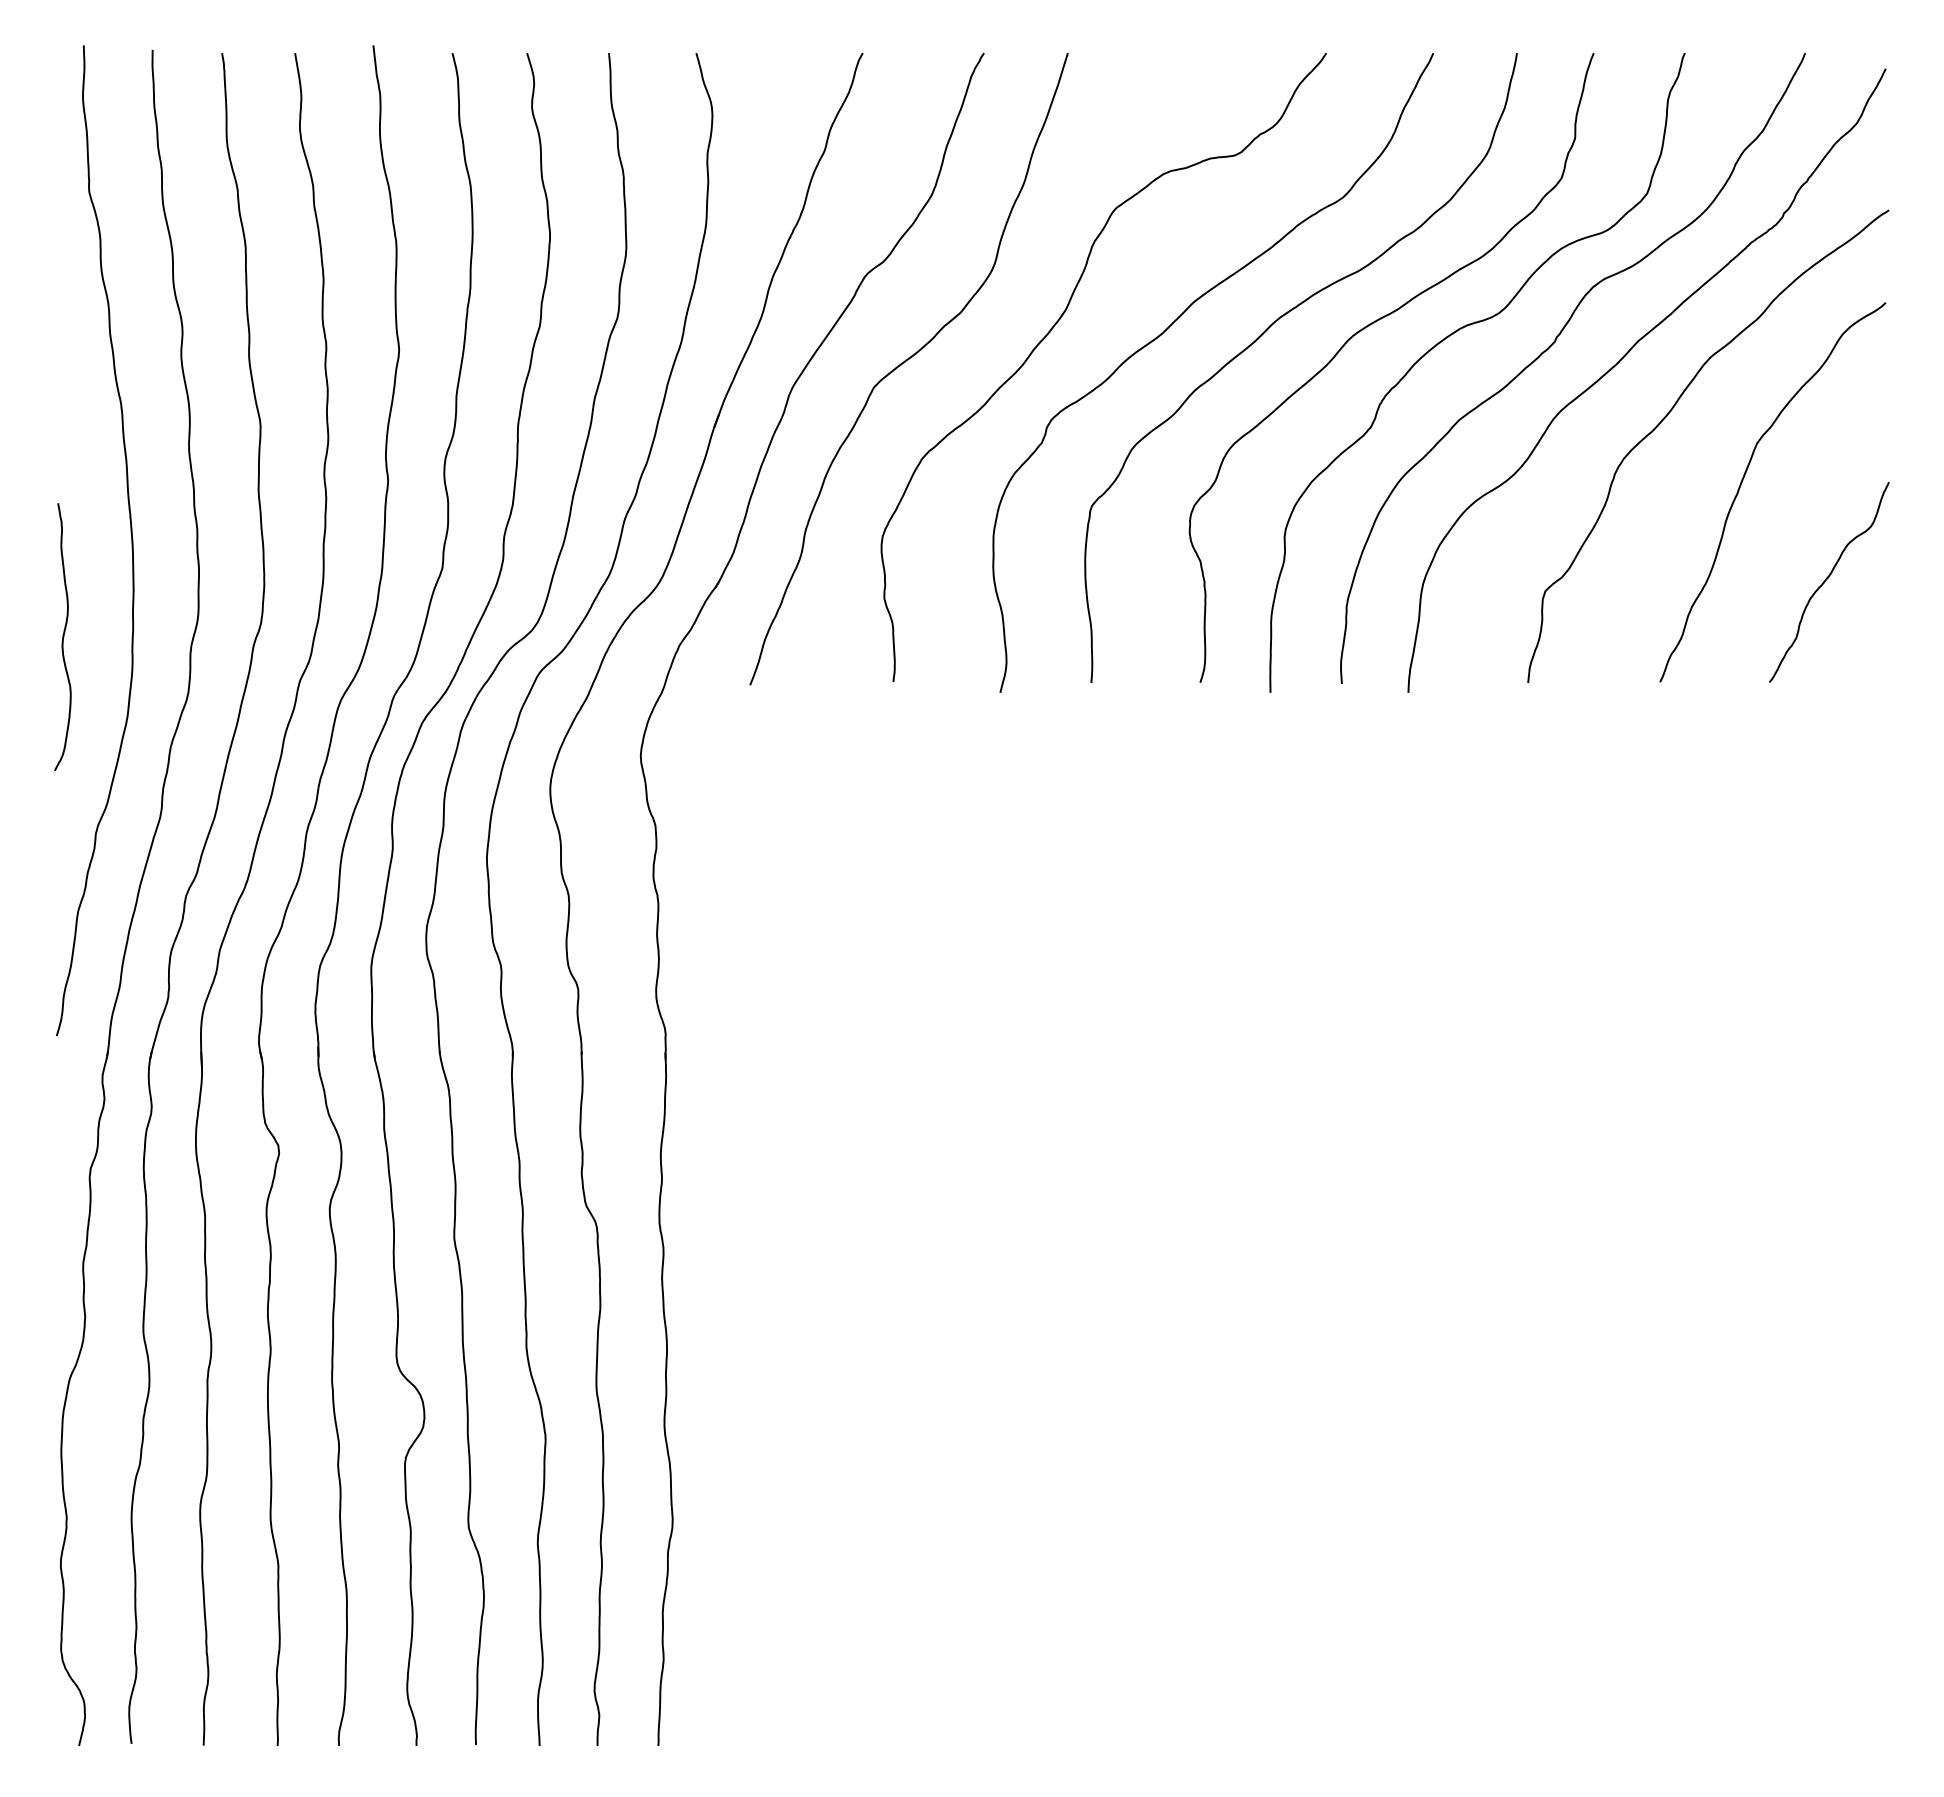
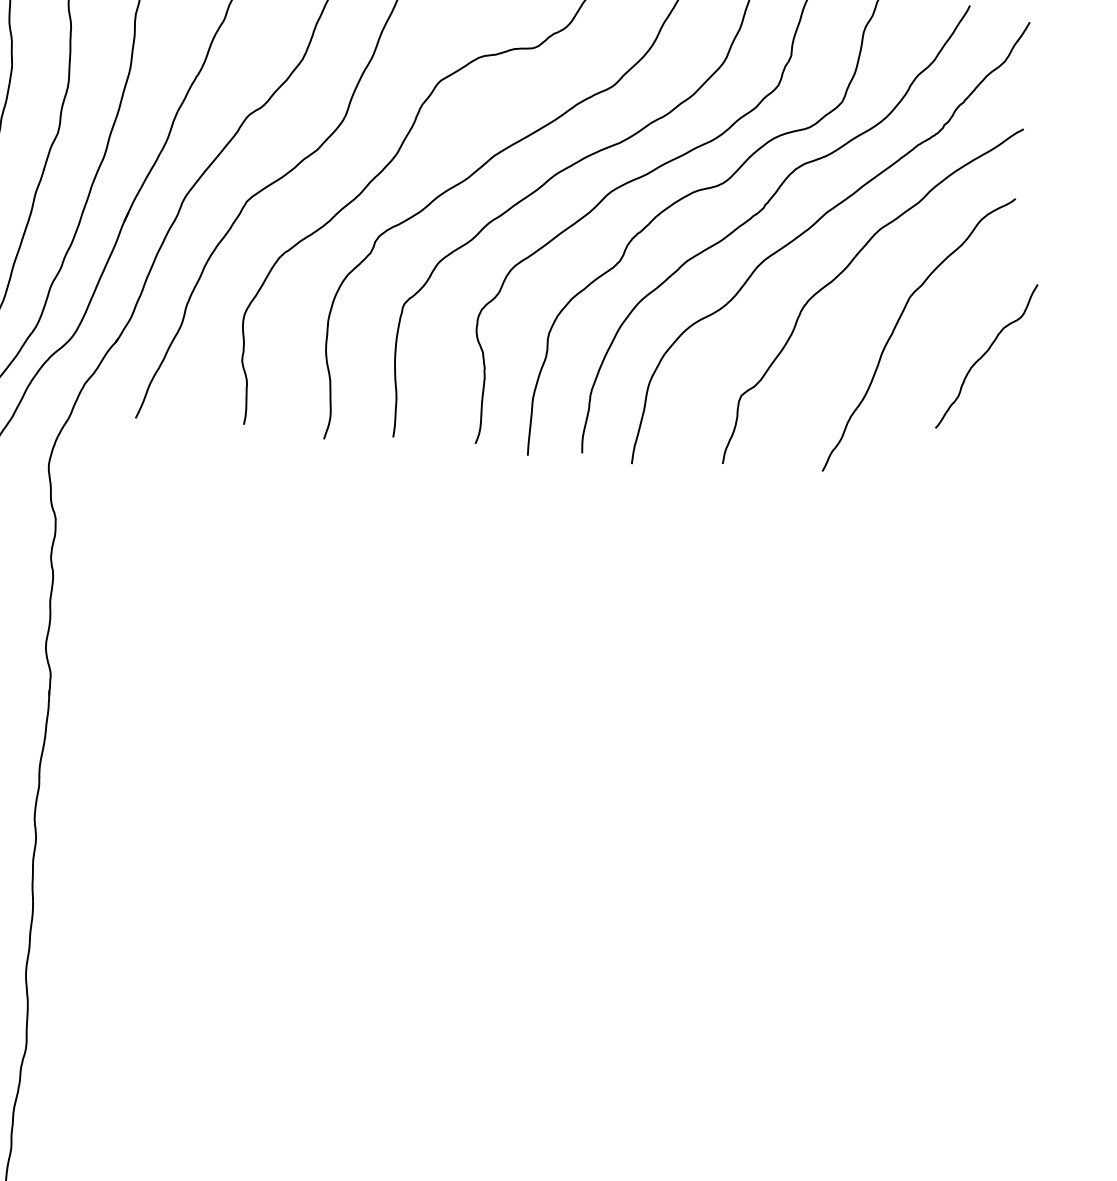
curve: (1827, 579) -> (985, 354), moved

